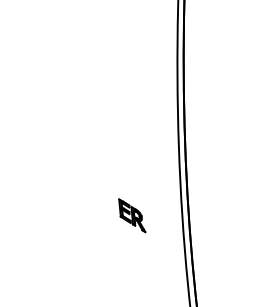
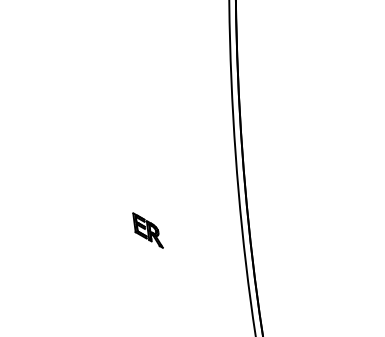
part: (131, 215) -> (147, 230), moved

